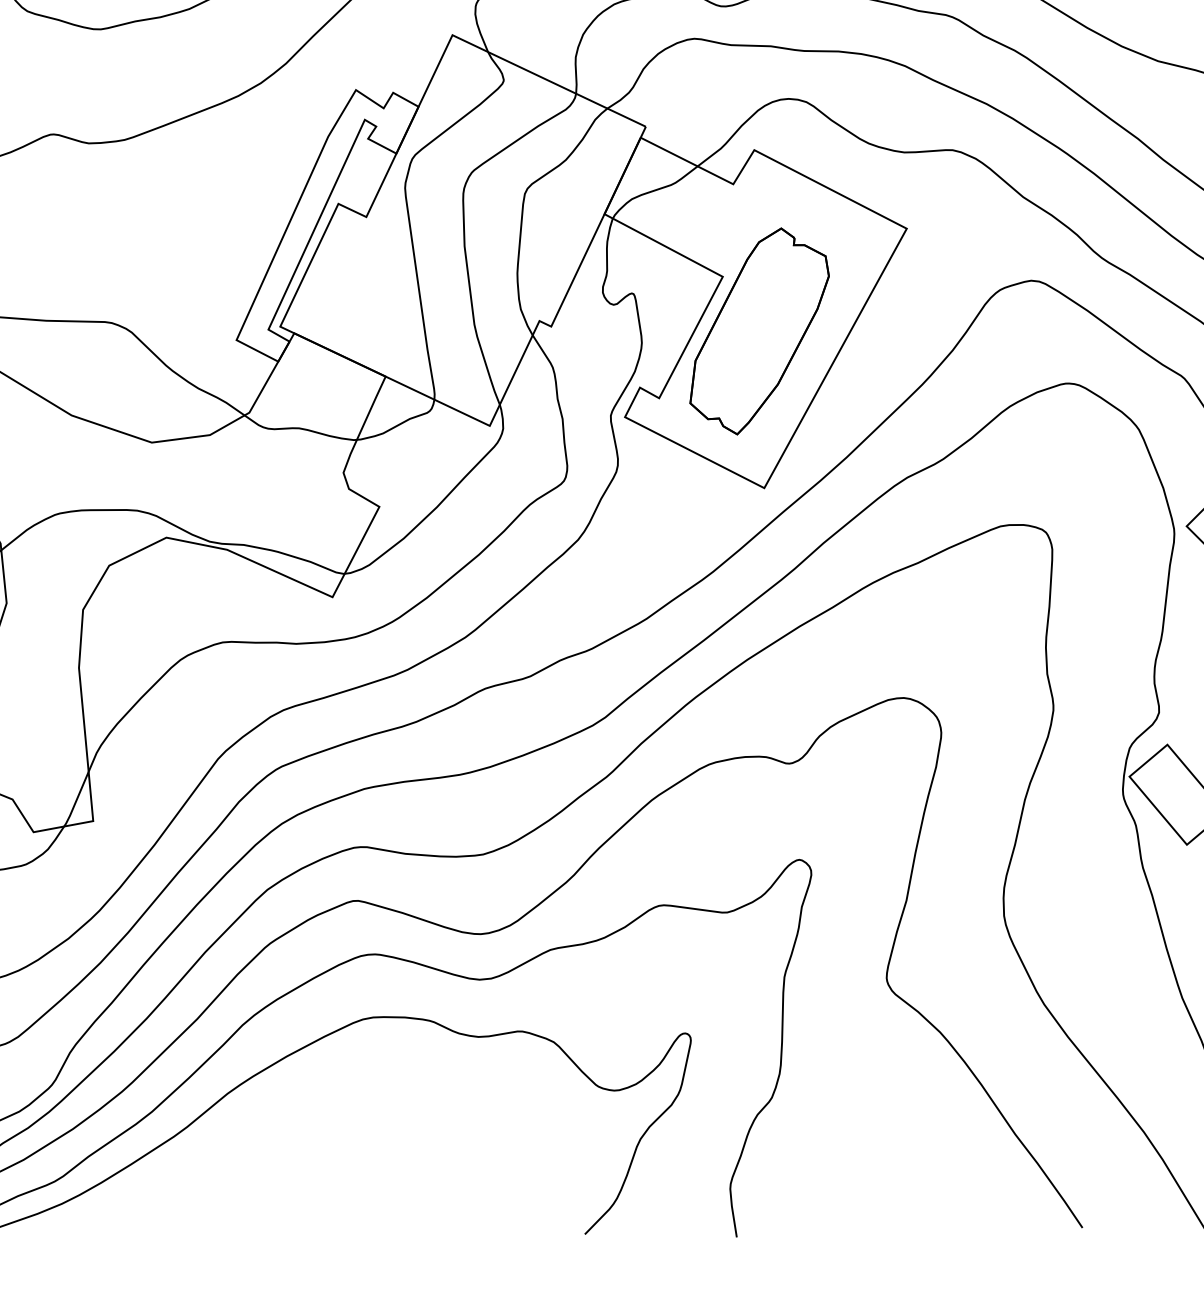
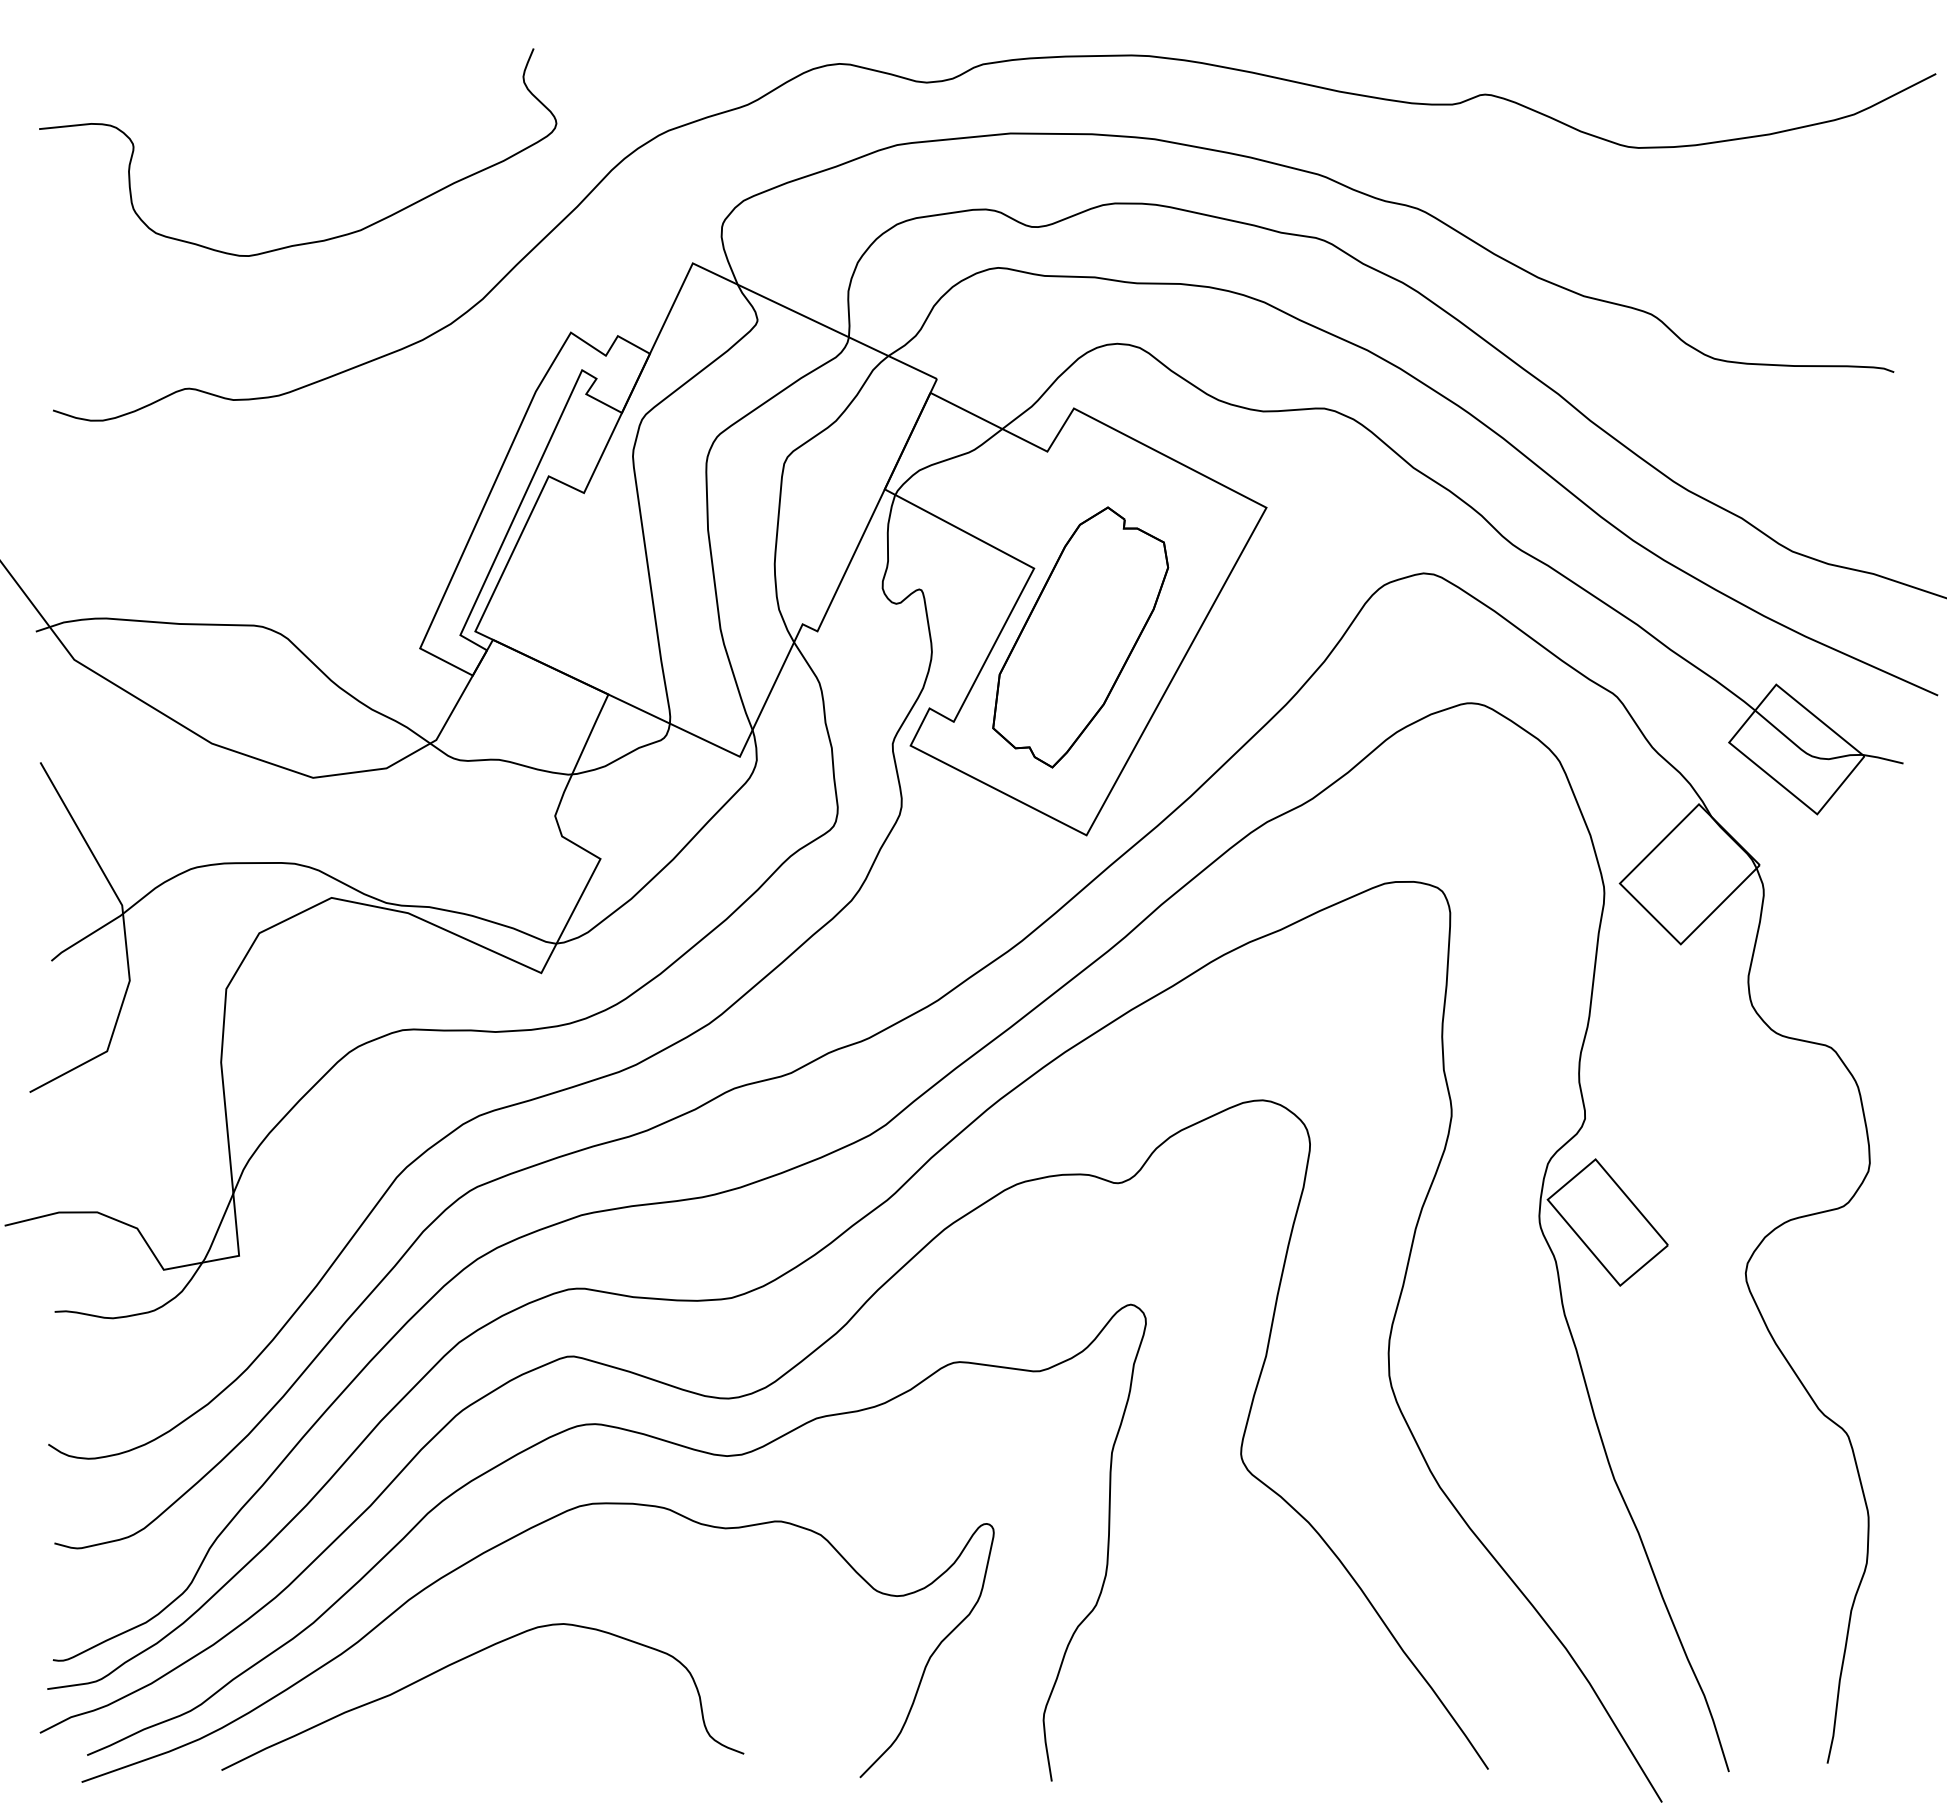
curve: (271, 1140) -> (464, 1659), added

